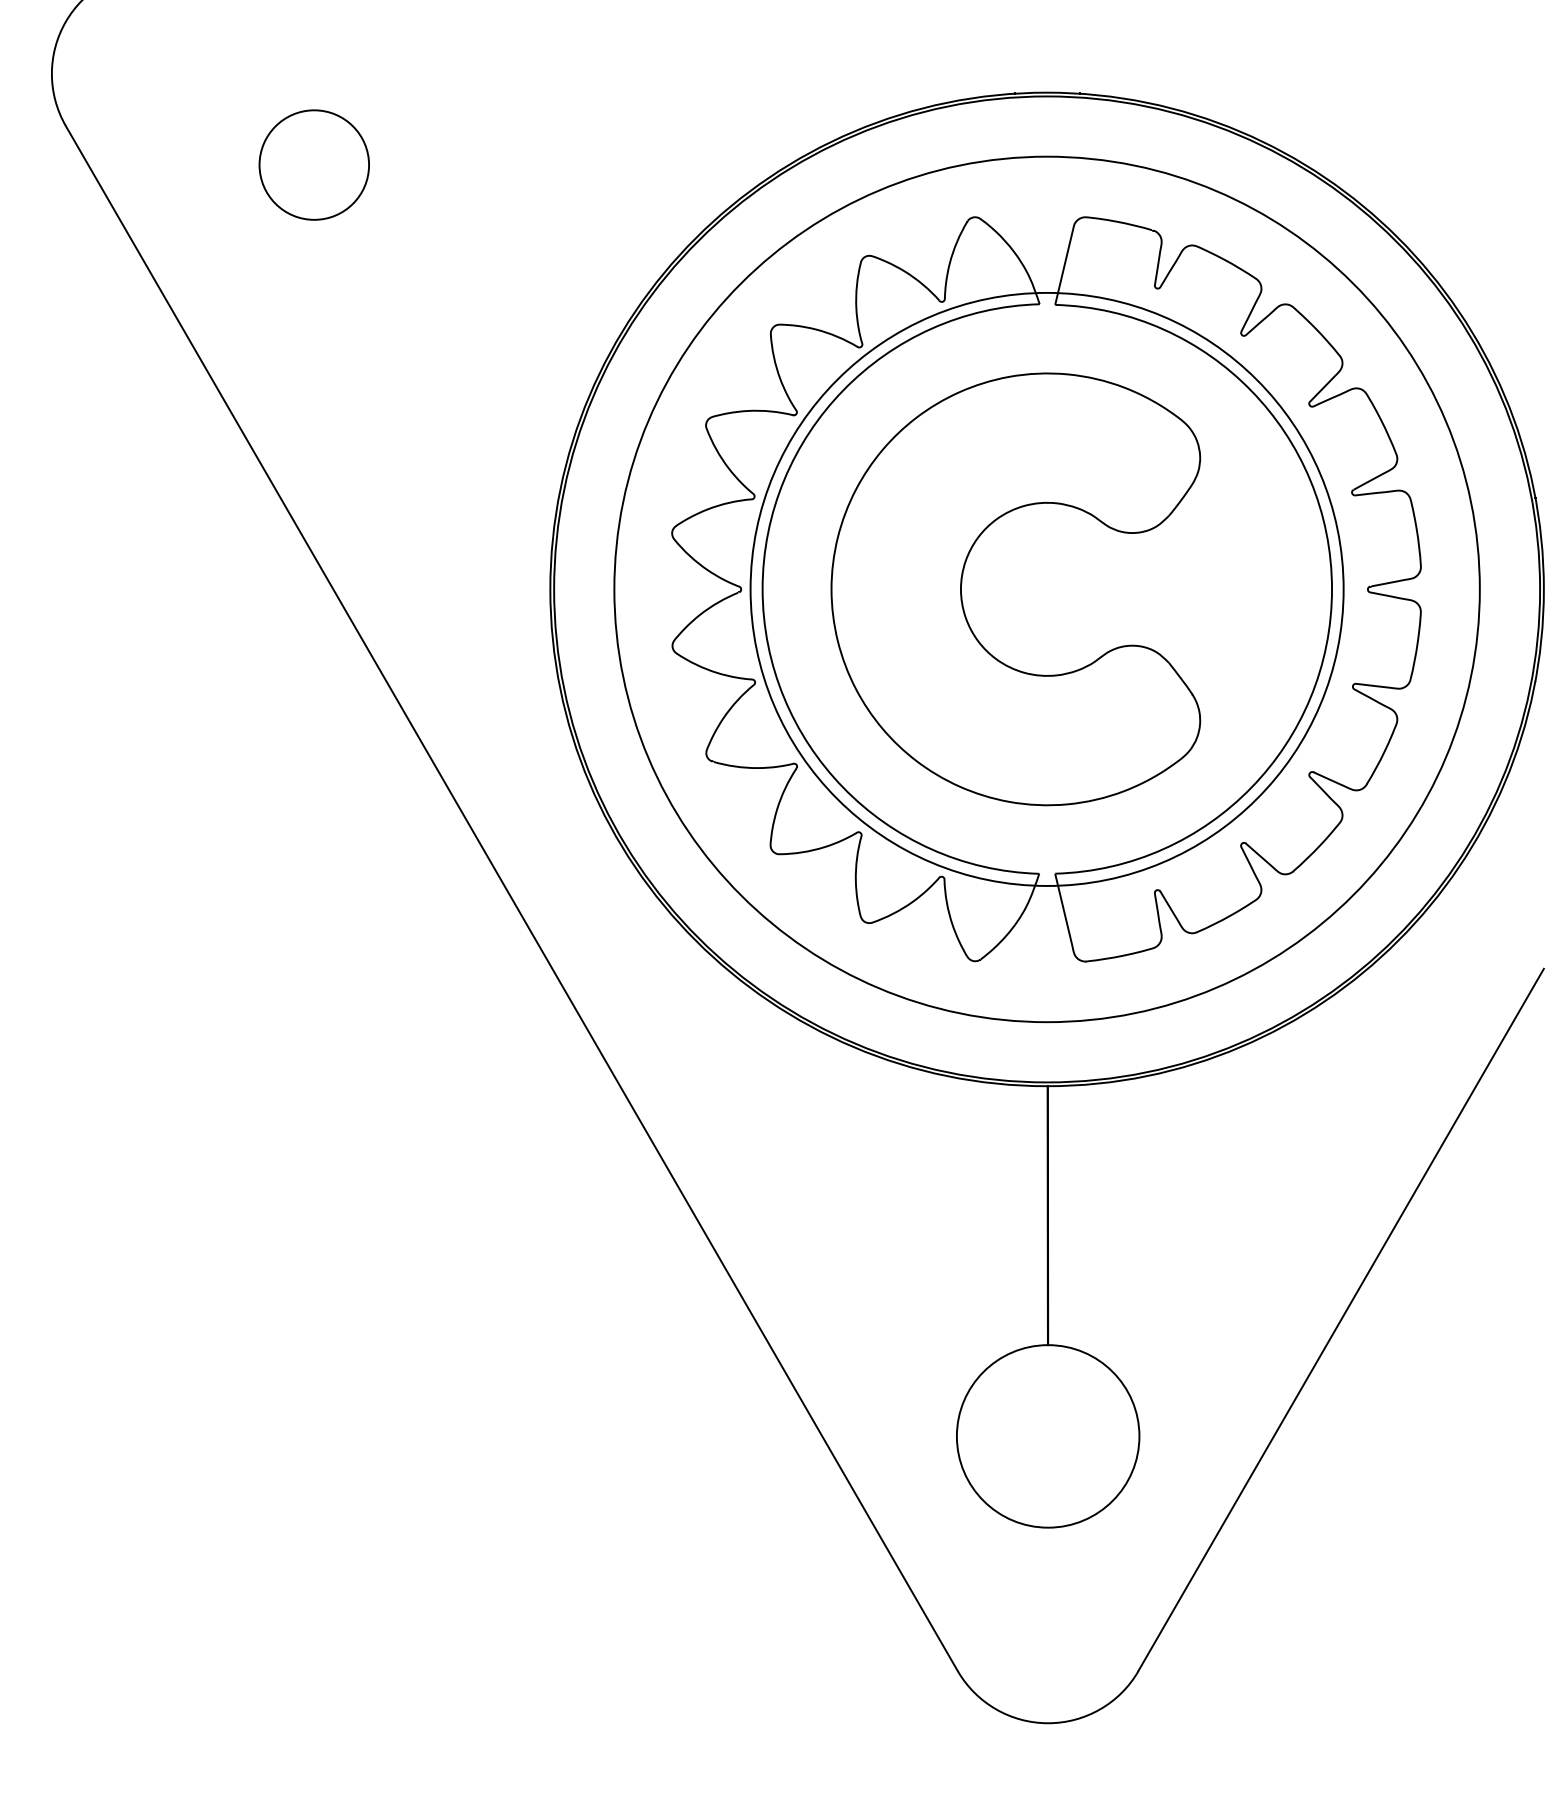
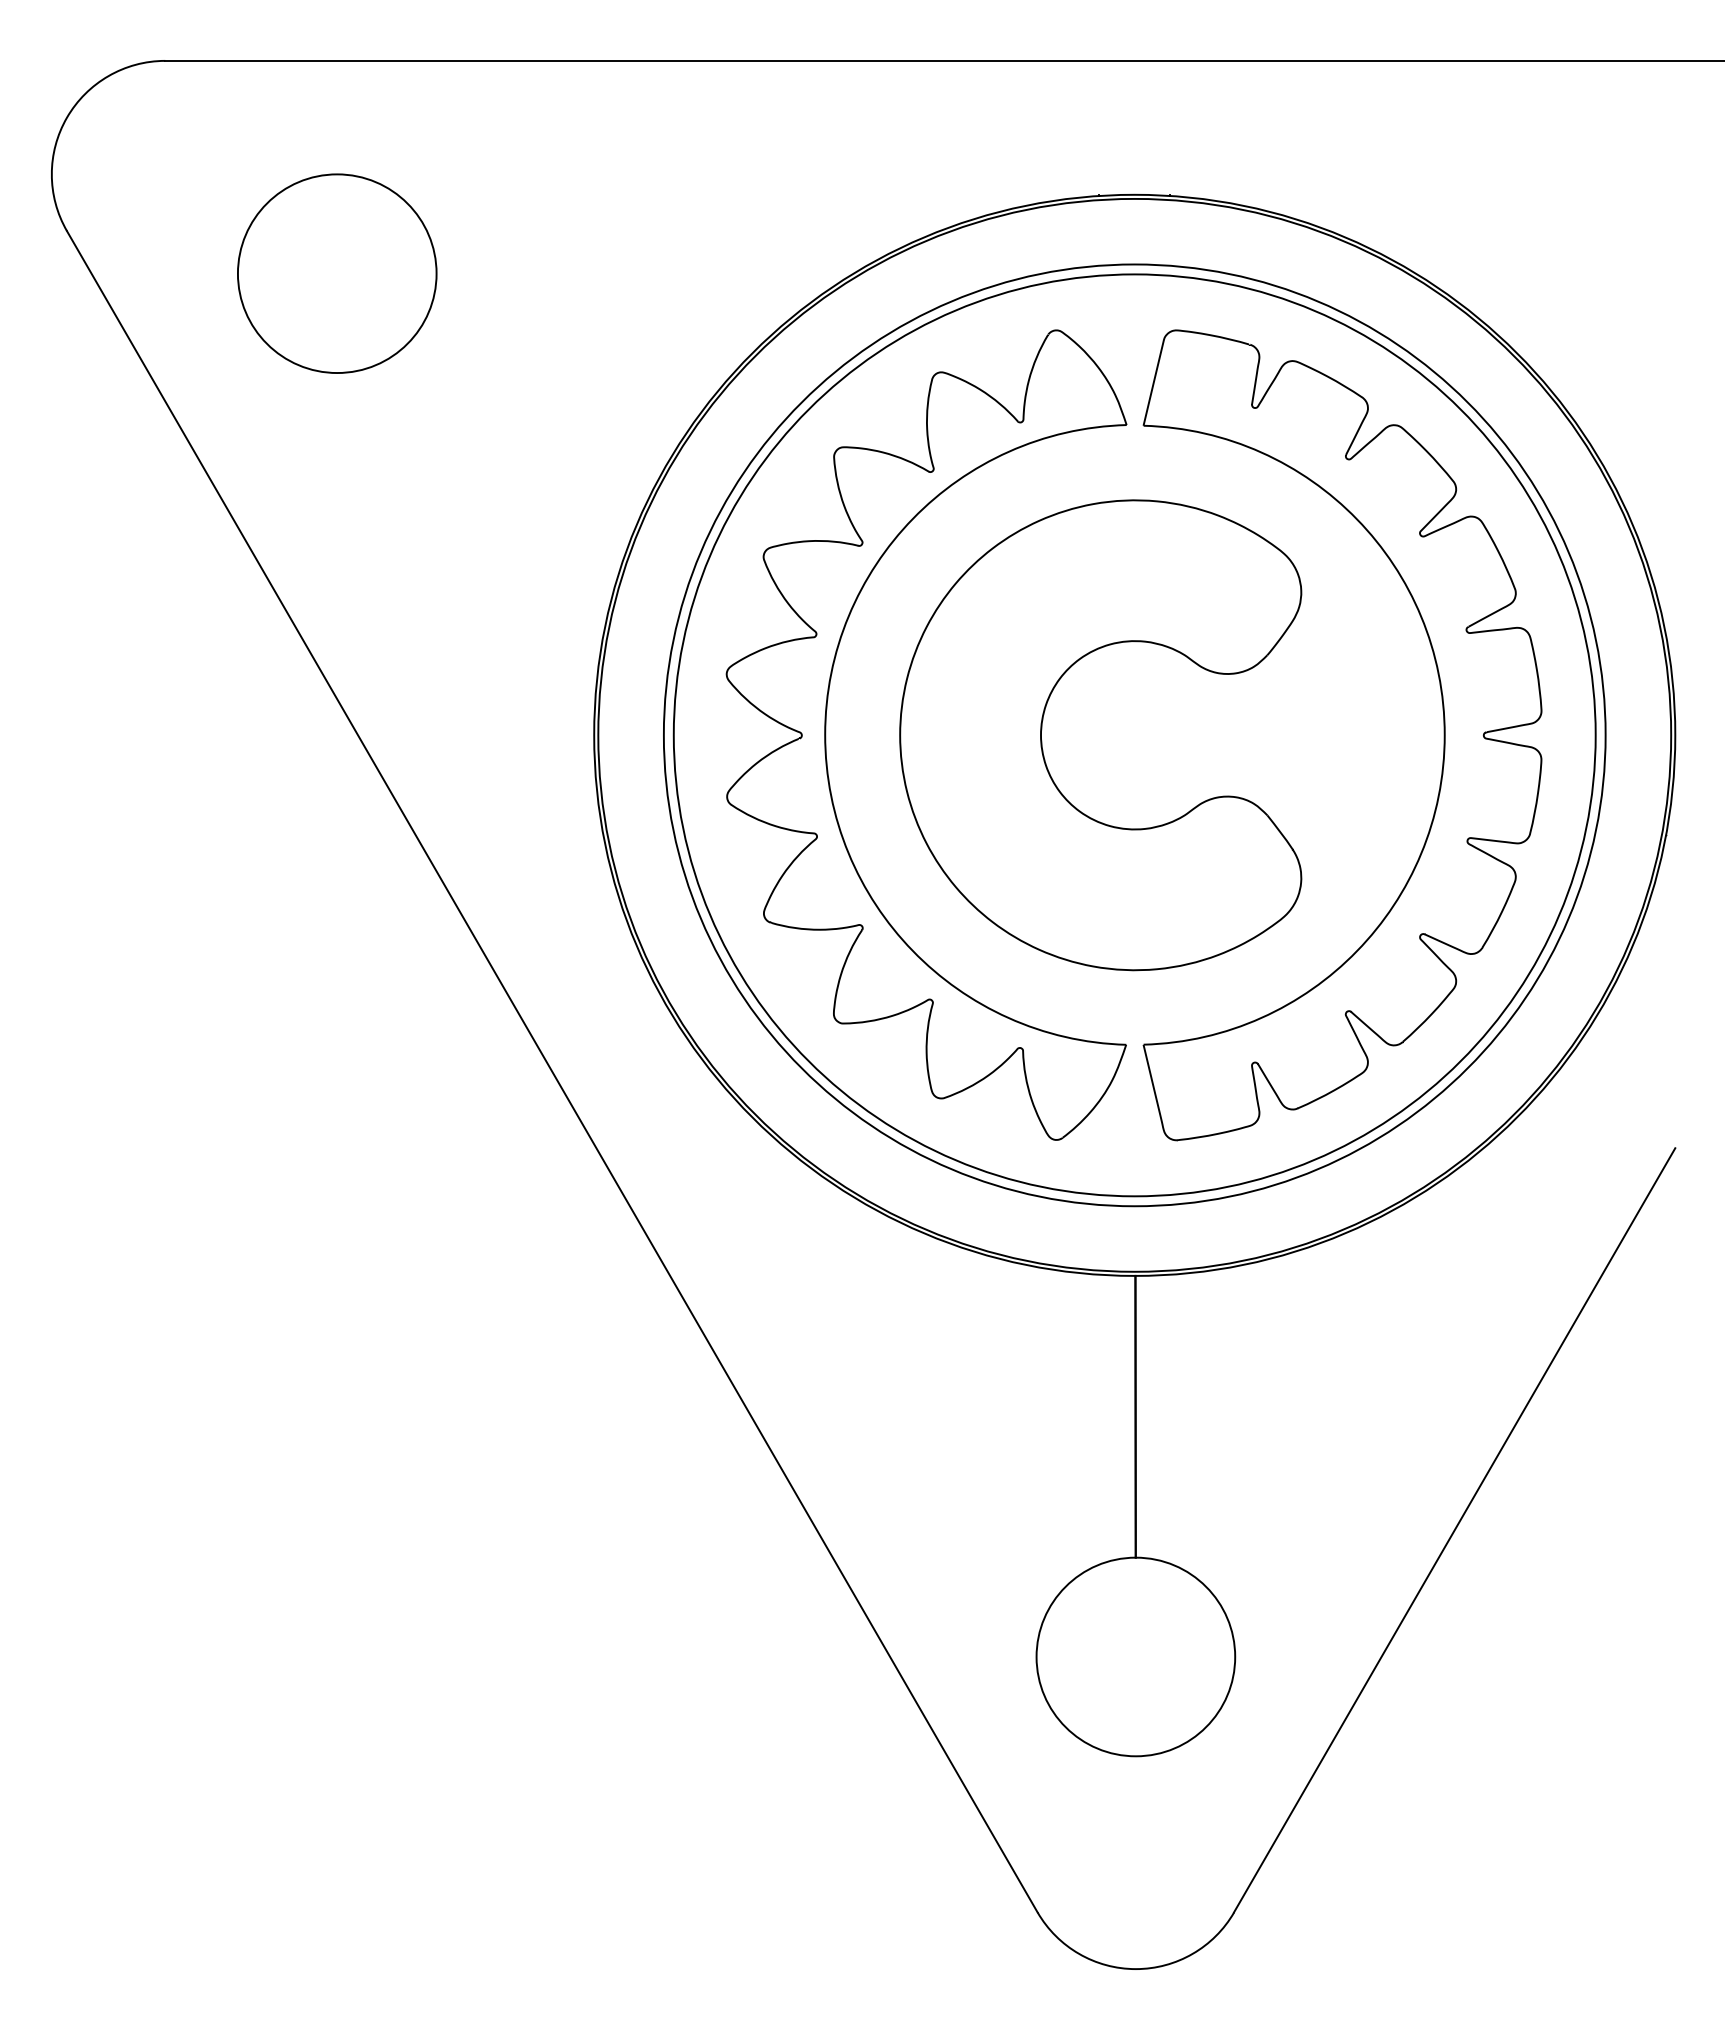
circle: (314, 164) -> (337, 273), size x1.67
circle: (1046, 589) -> (1134, 735), size x1.43

